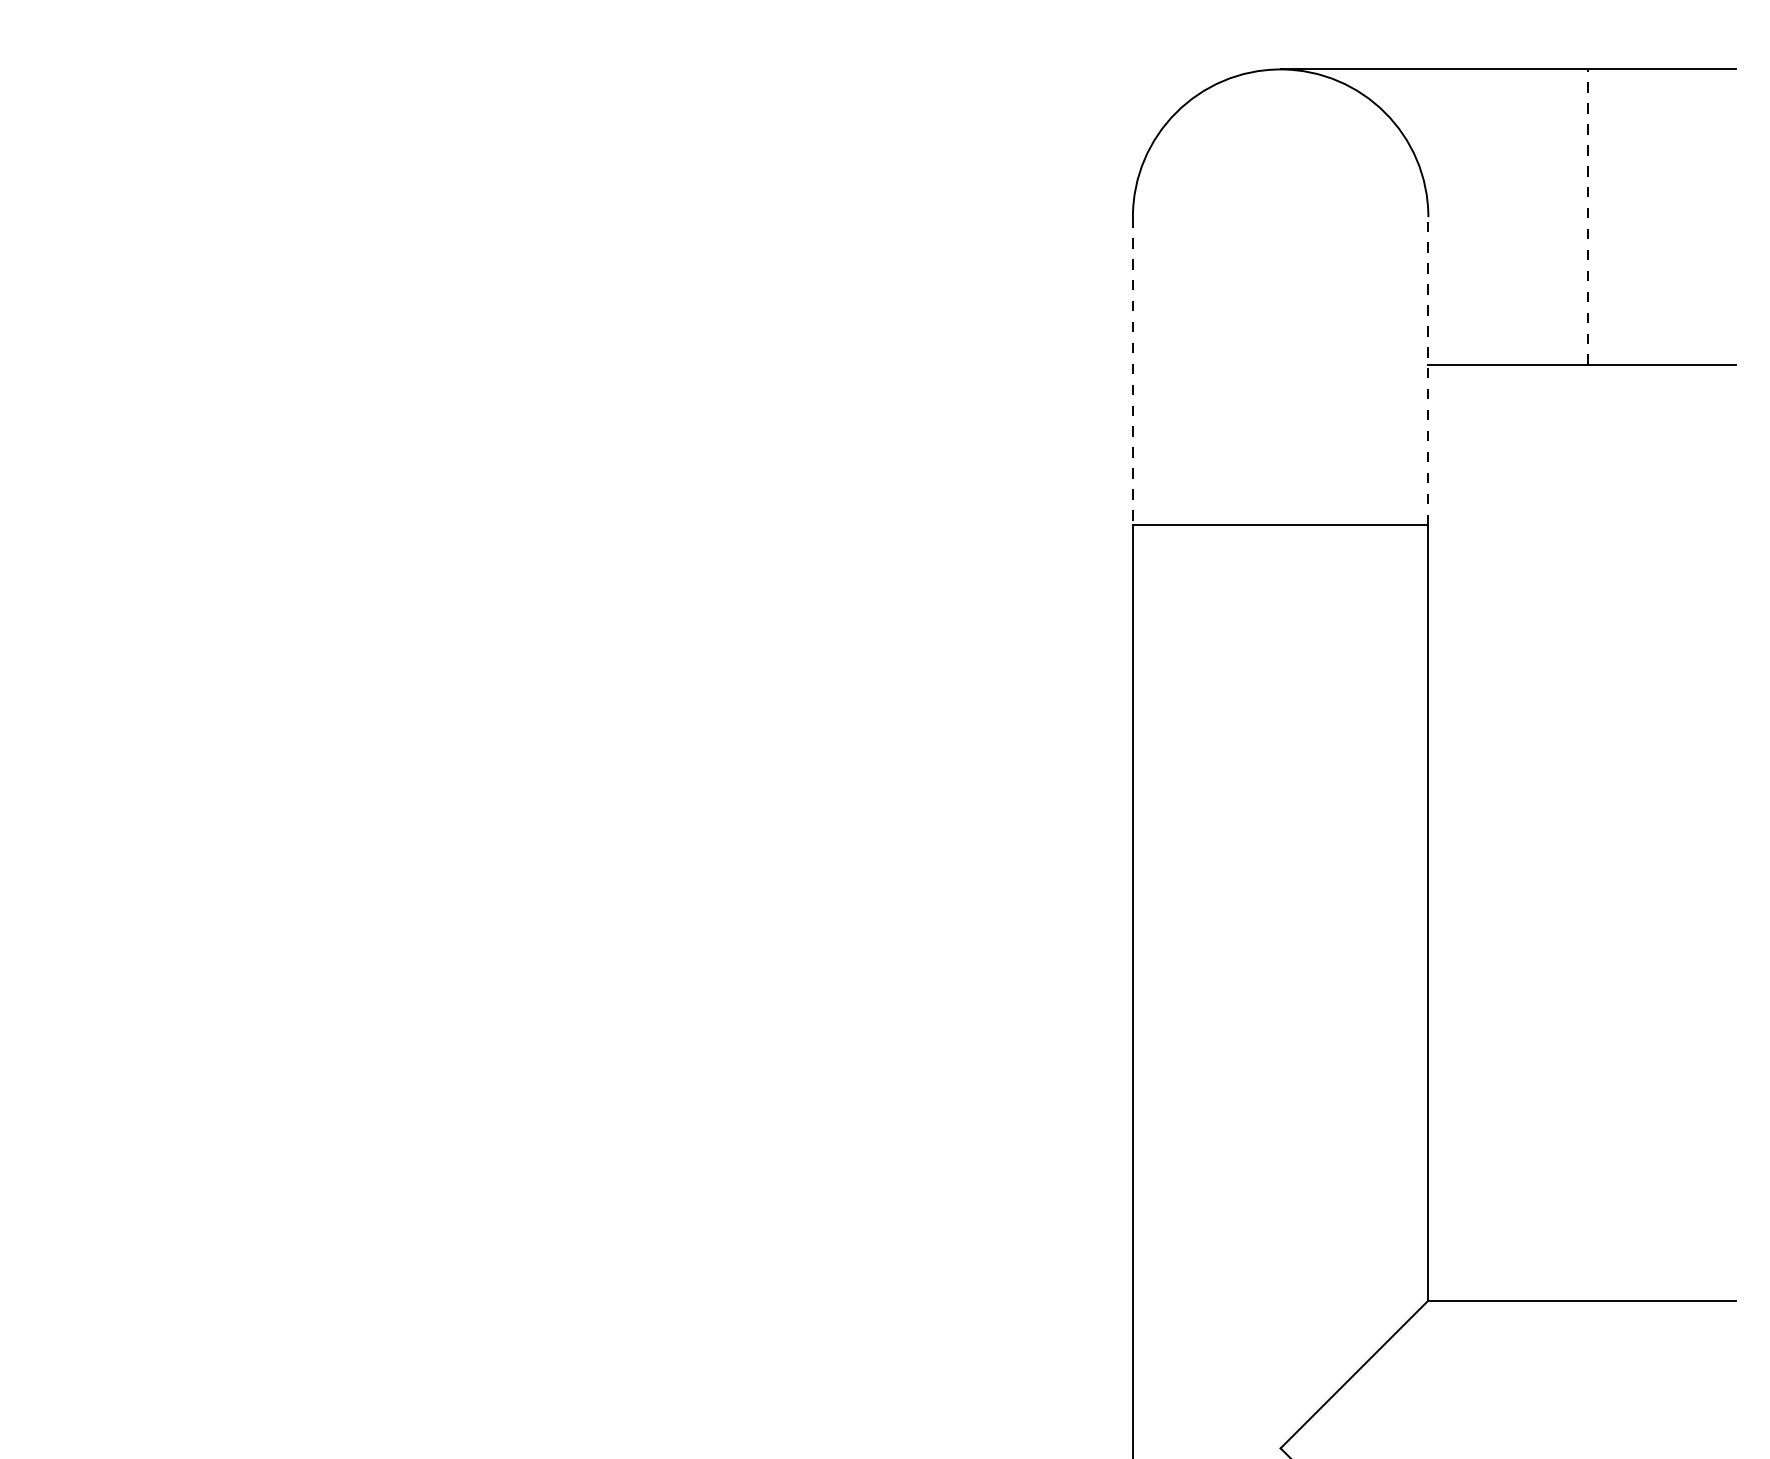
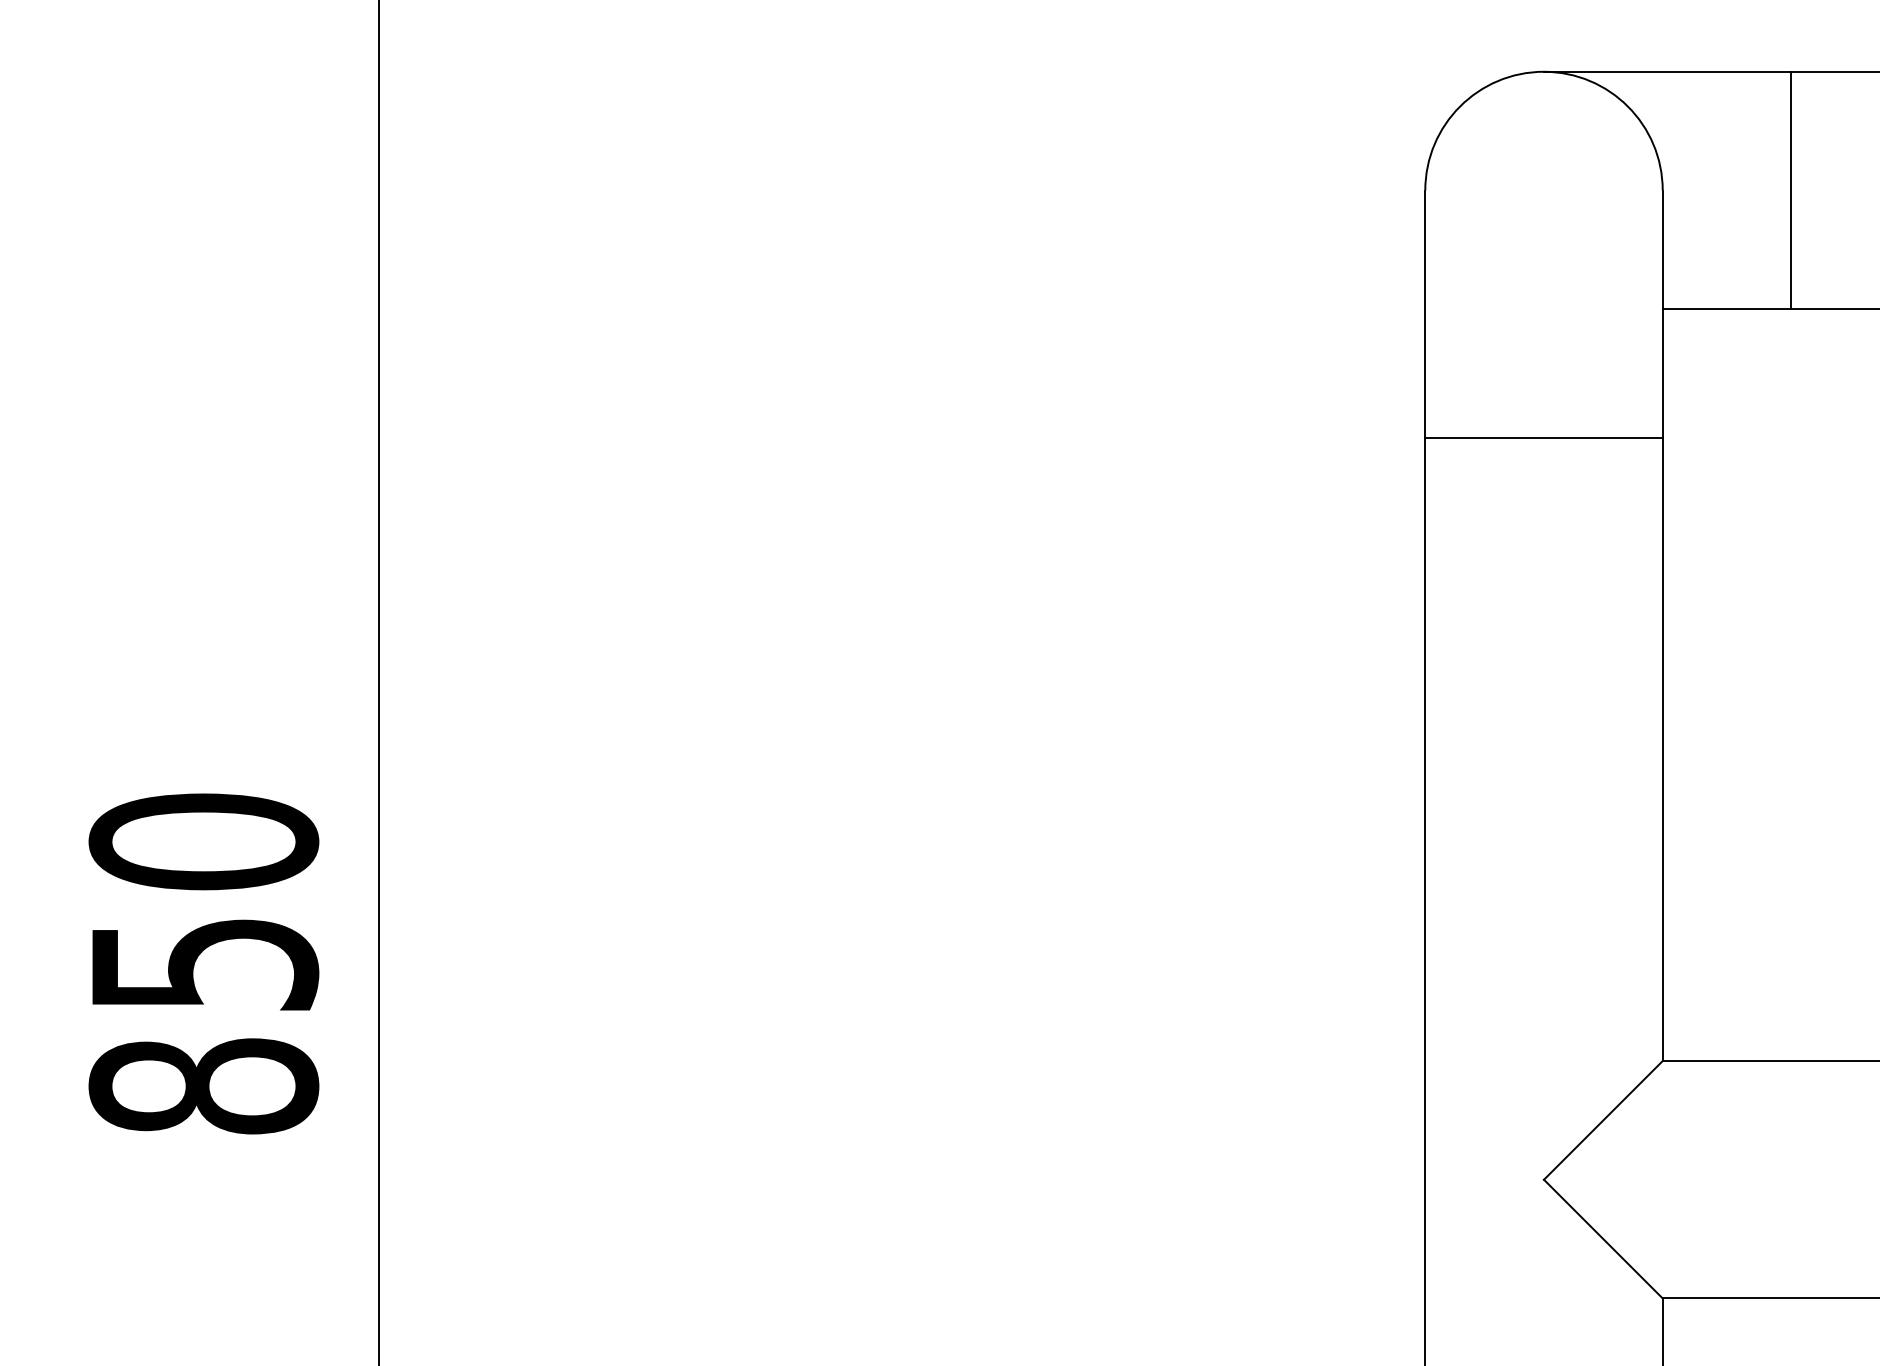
line: (1588, 217) -> (1791, 190), dashed -> solid
line: (1133, 371) -> (1425, 314), dashed -> solid
line: (1428, 371) -> (1662, 314), dashed -> solid

